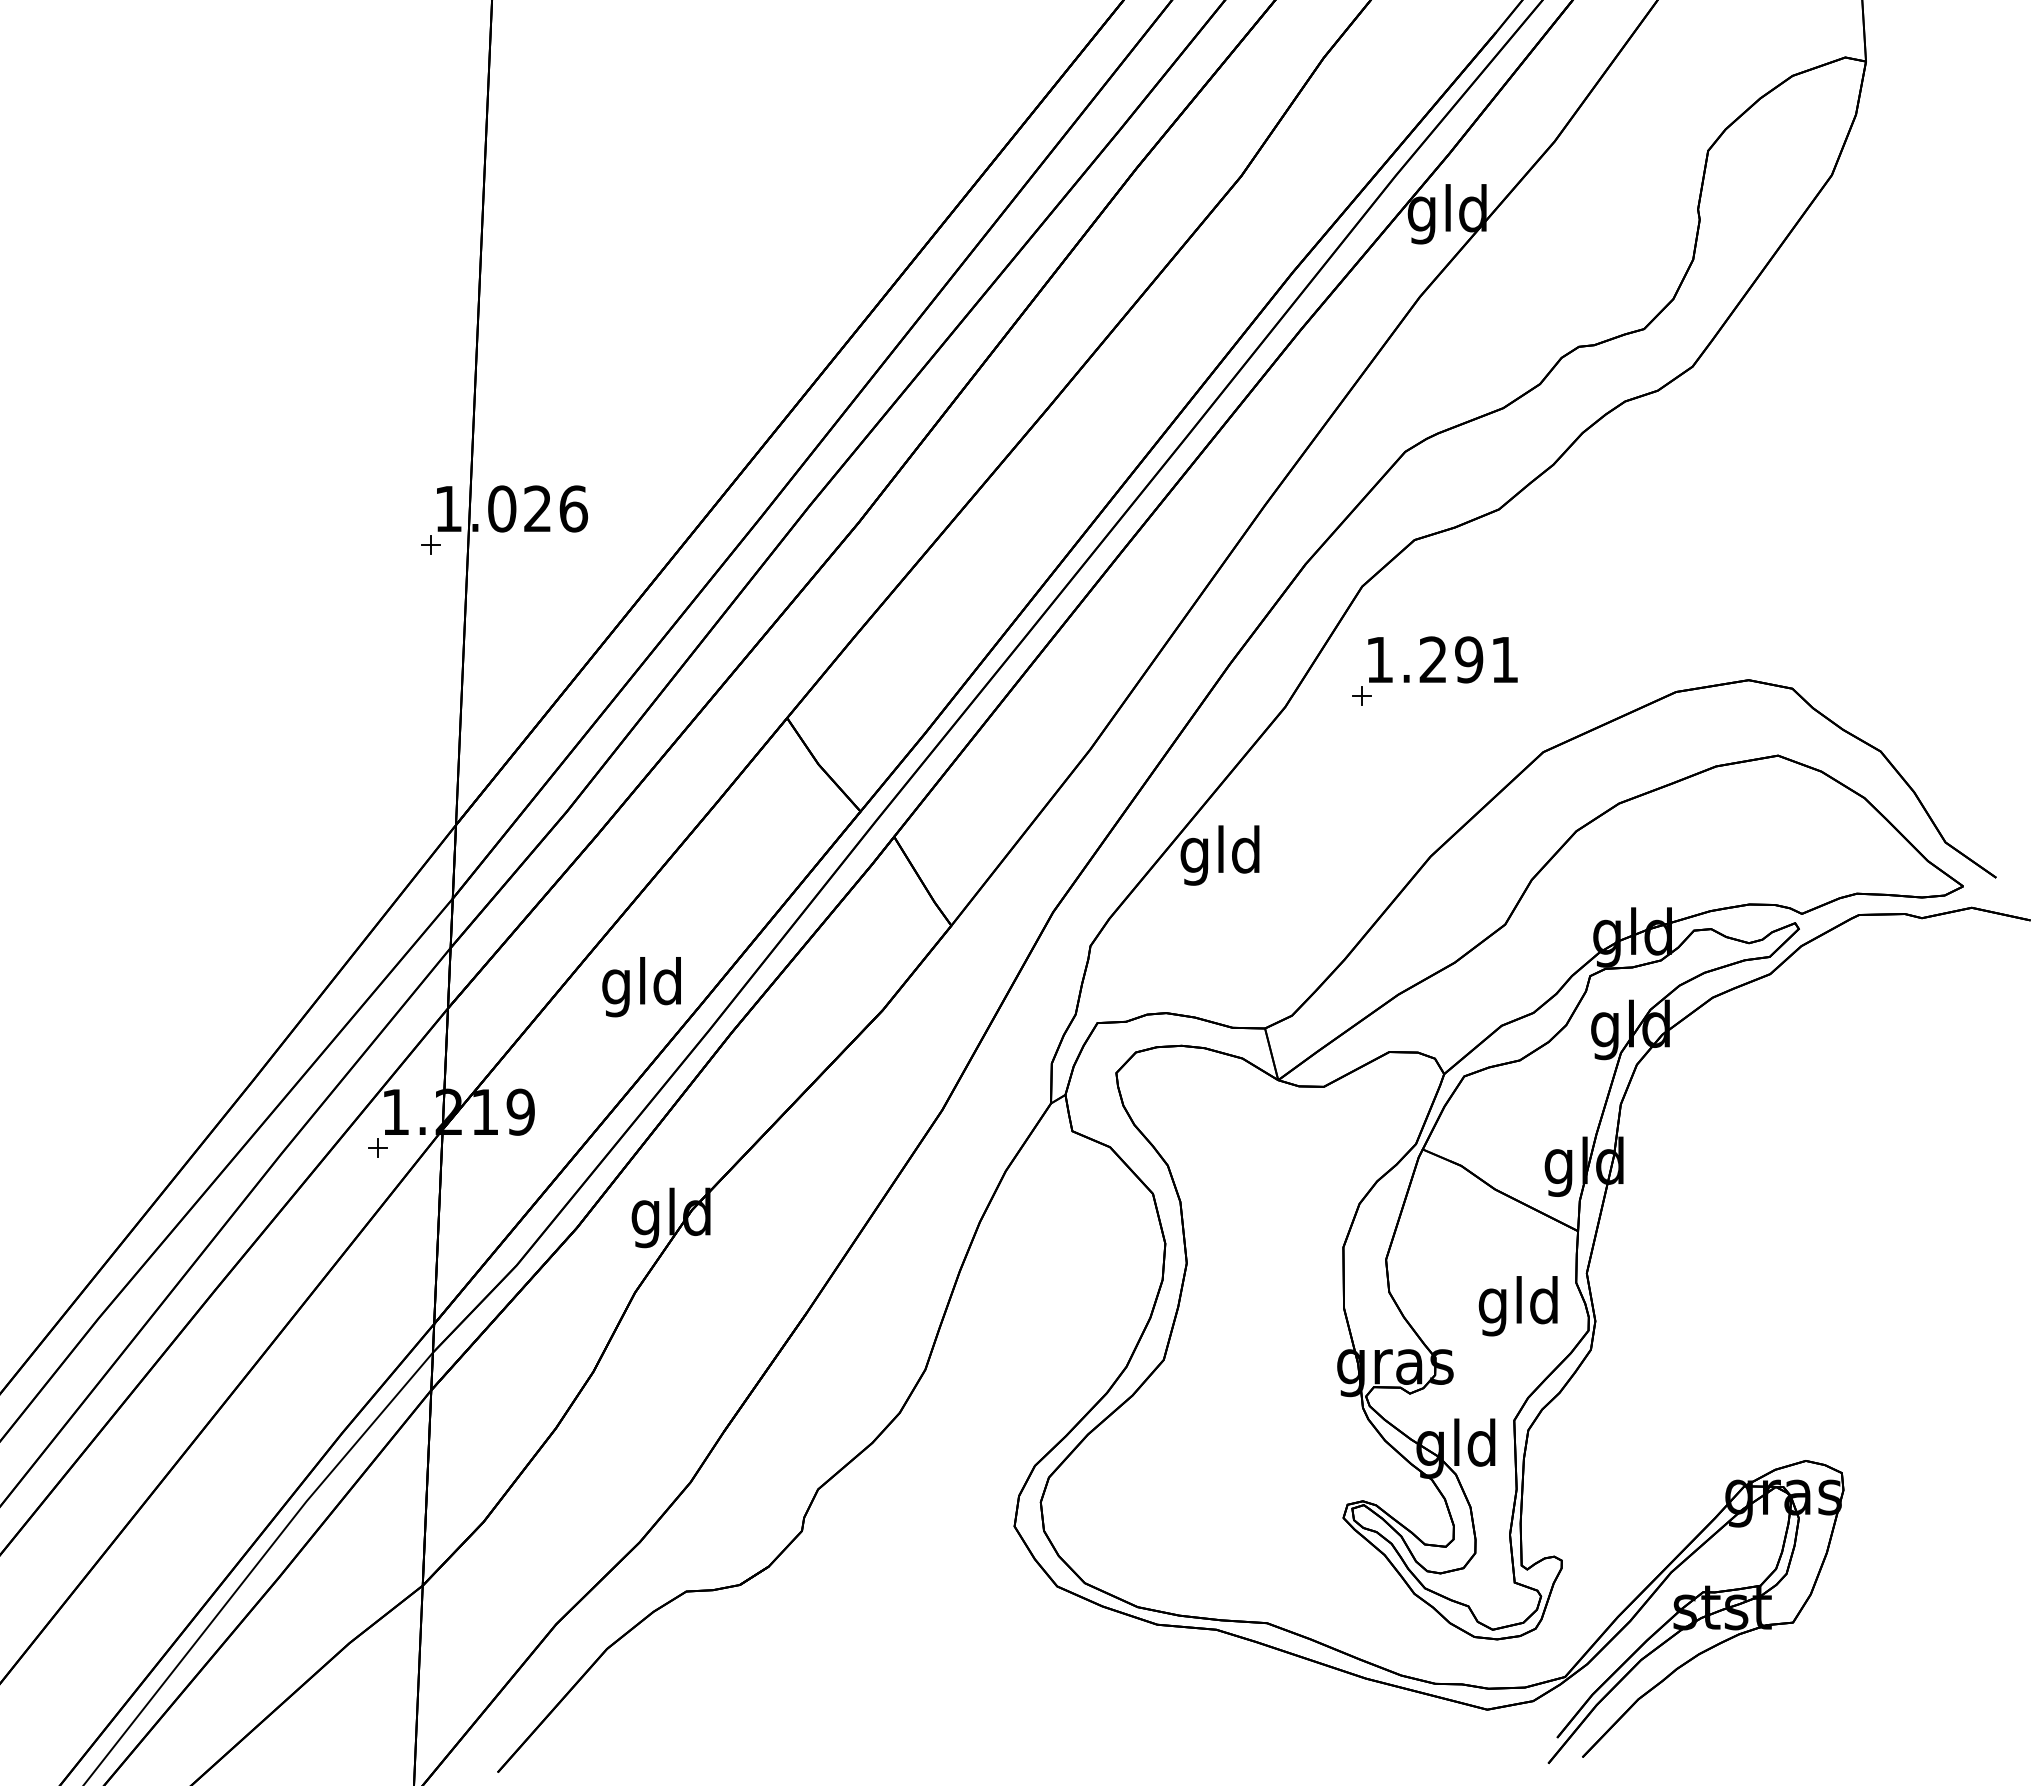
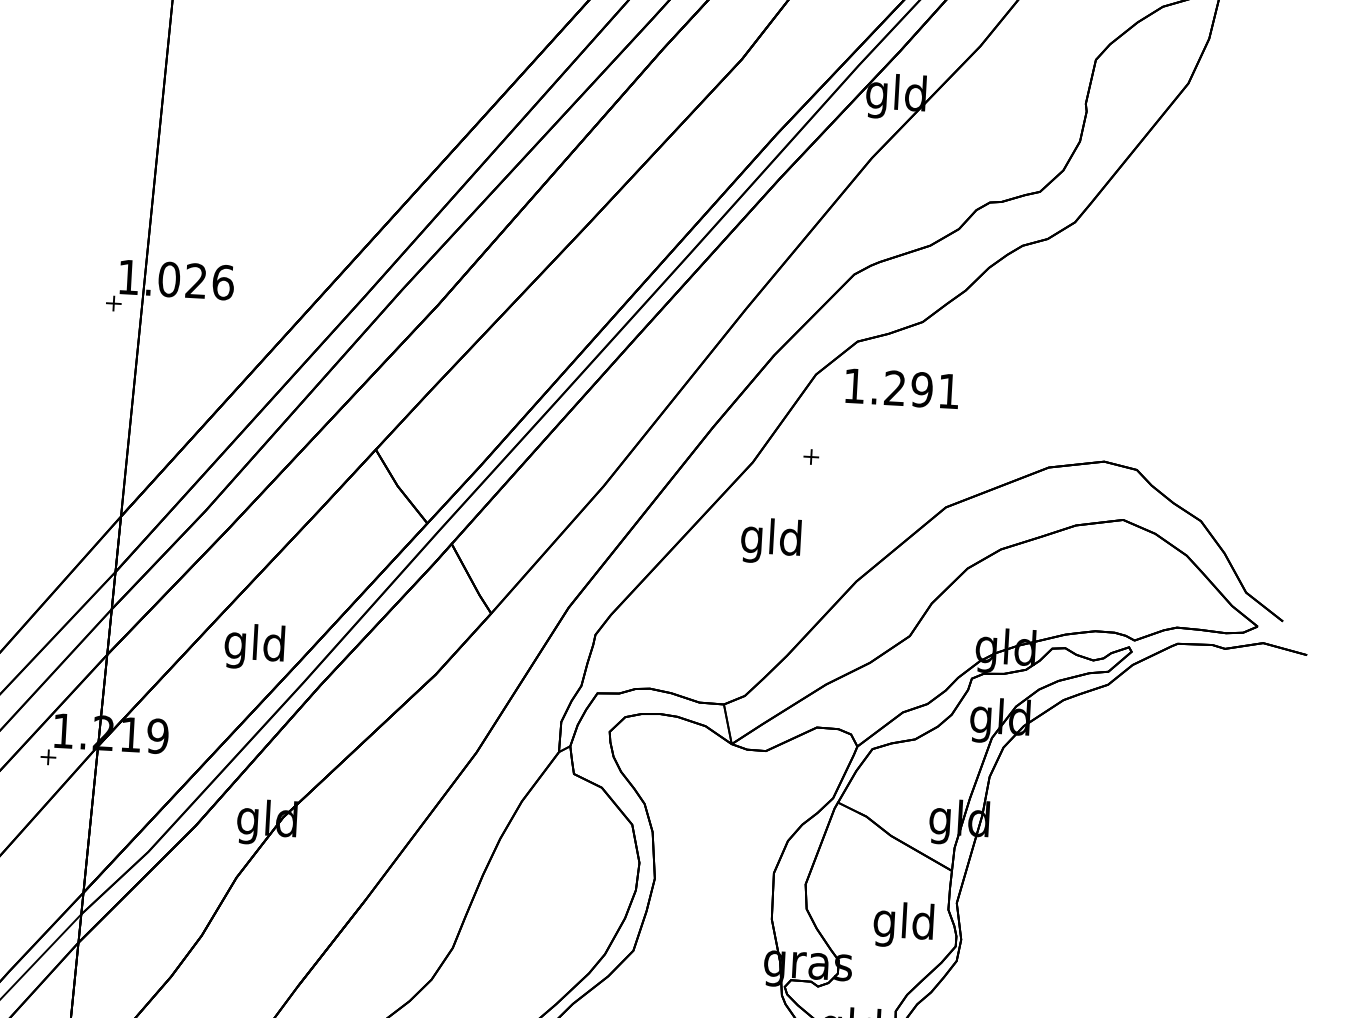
text: (1442, 659) -> (901, 388), moved
text: (1219, 855) -> (770, 541), moved

